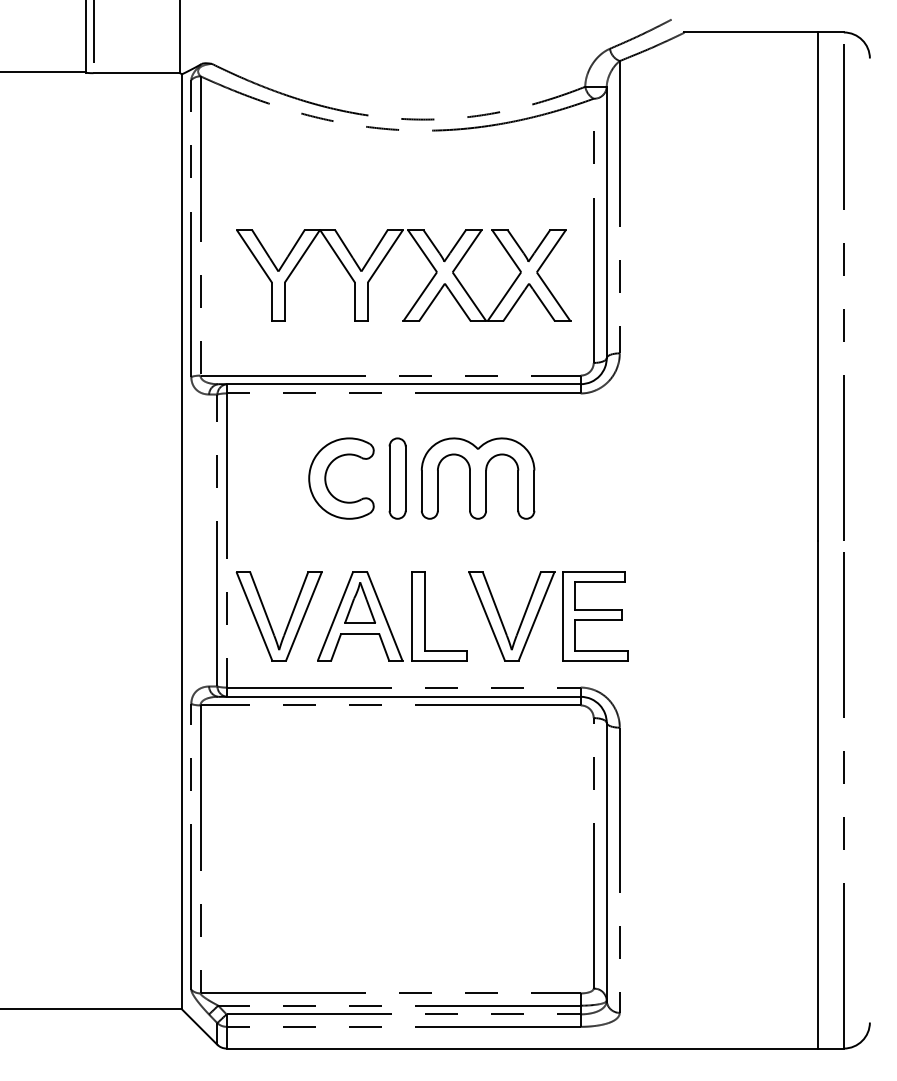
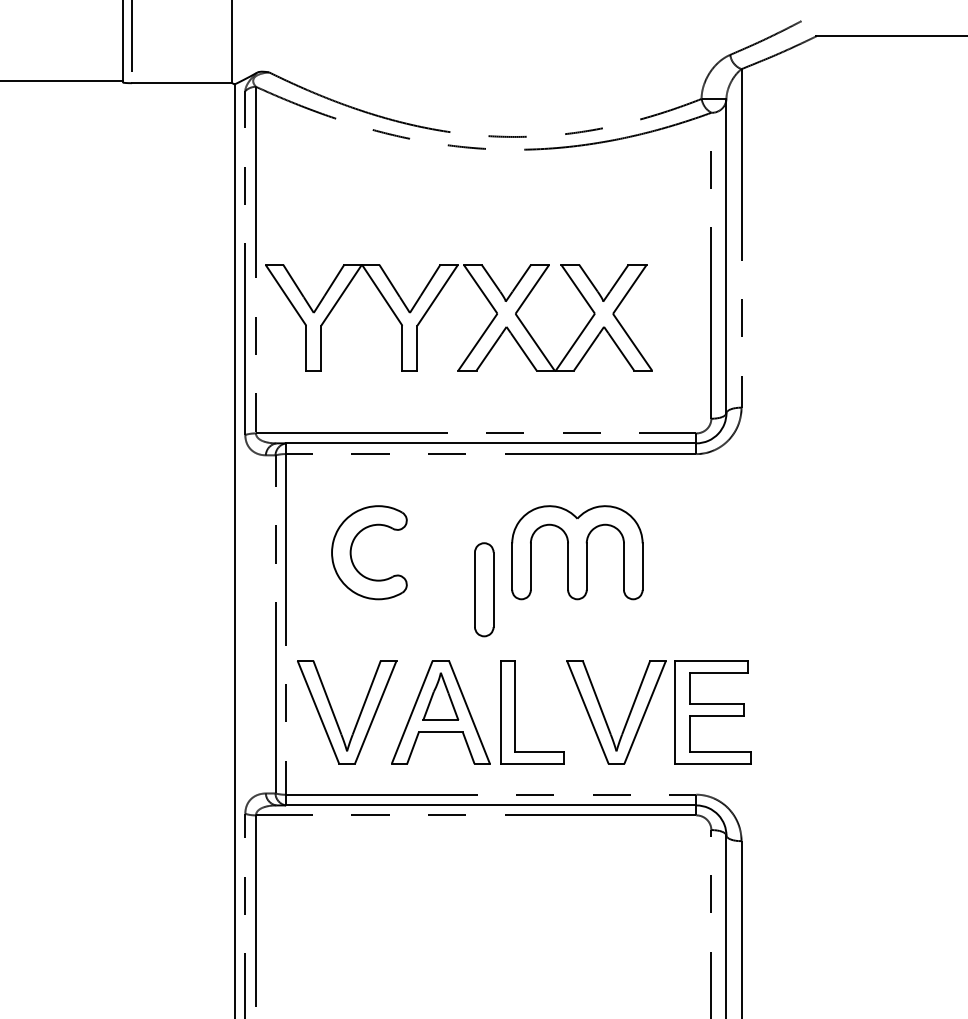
part: (383, 261) -> (435, 301), moved
part: (326, 478) -> (352, 552), moved
part: (397, 478) -> (484, 589), moved

